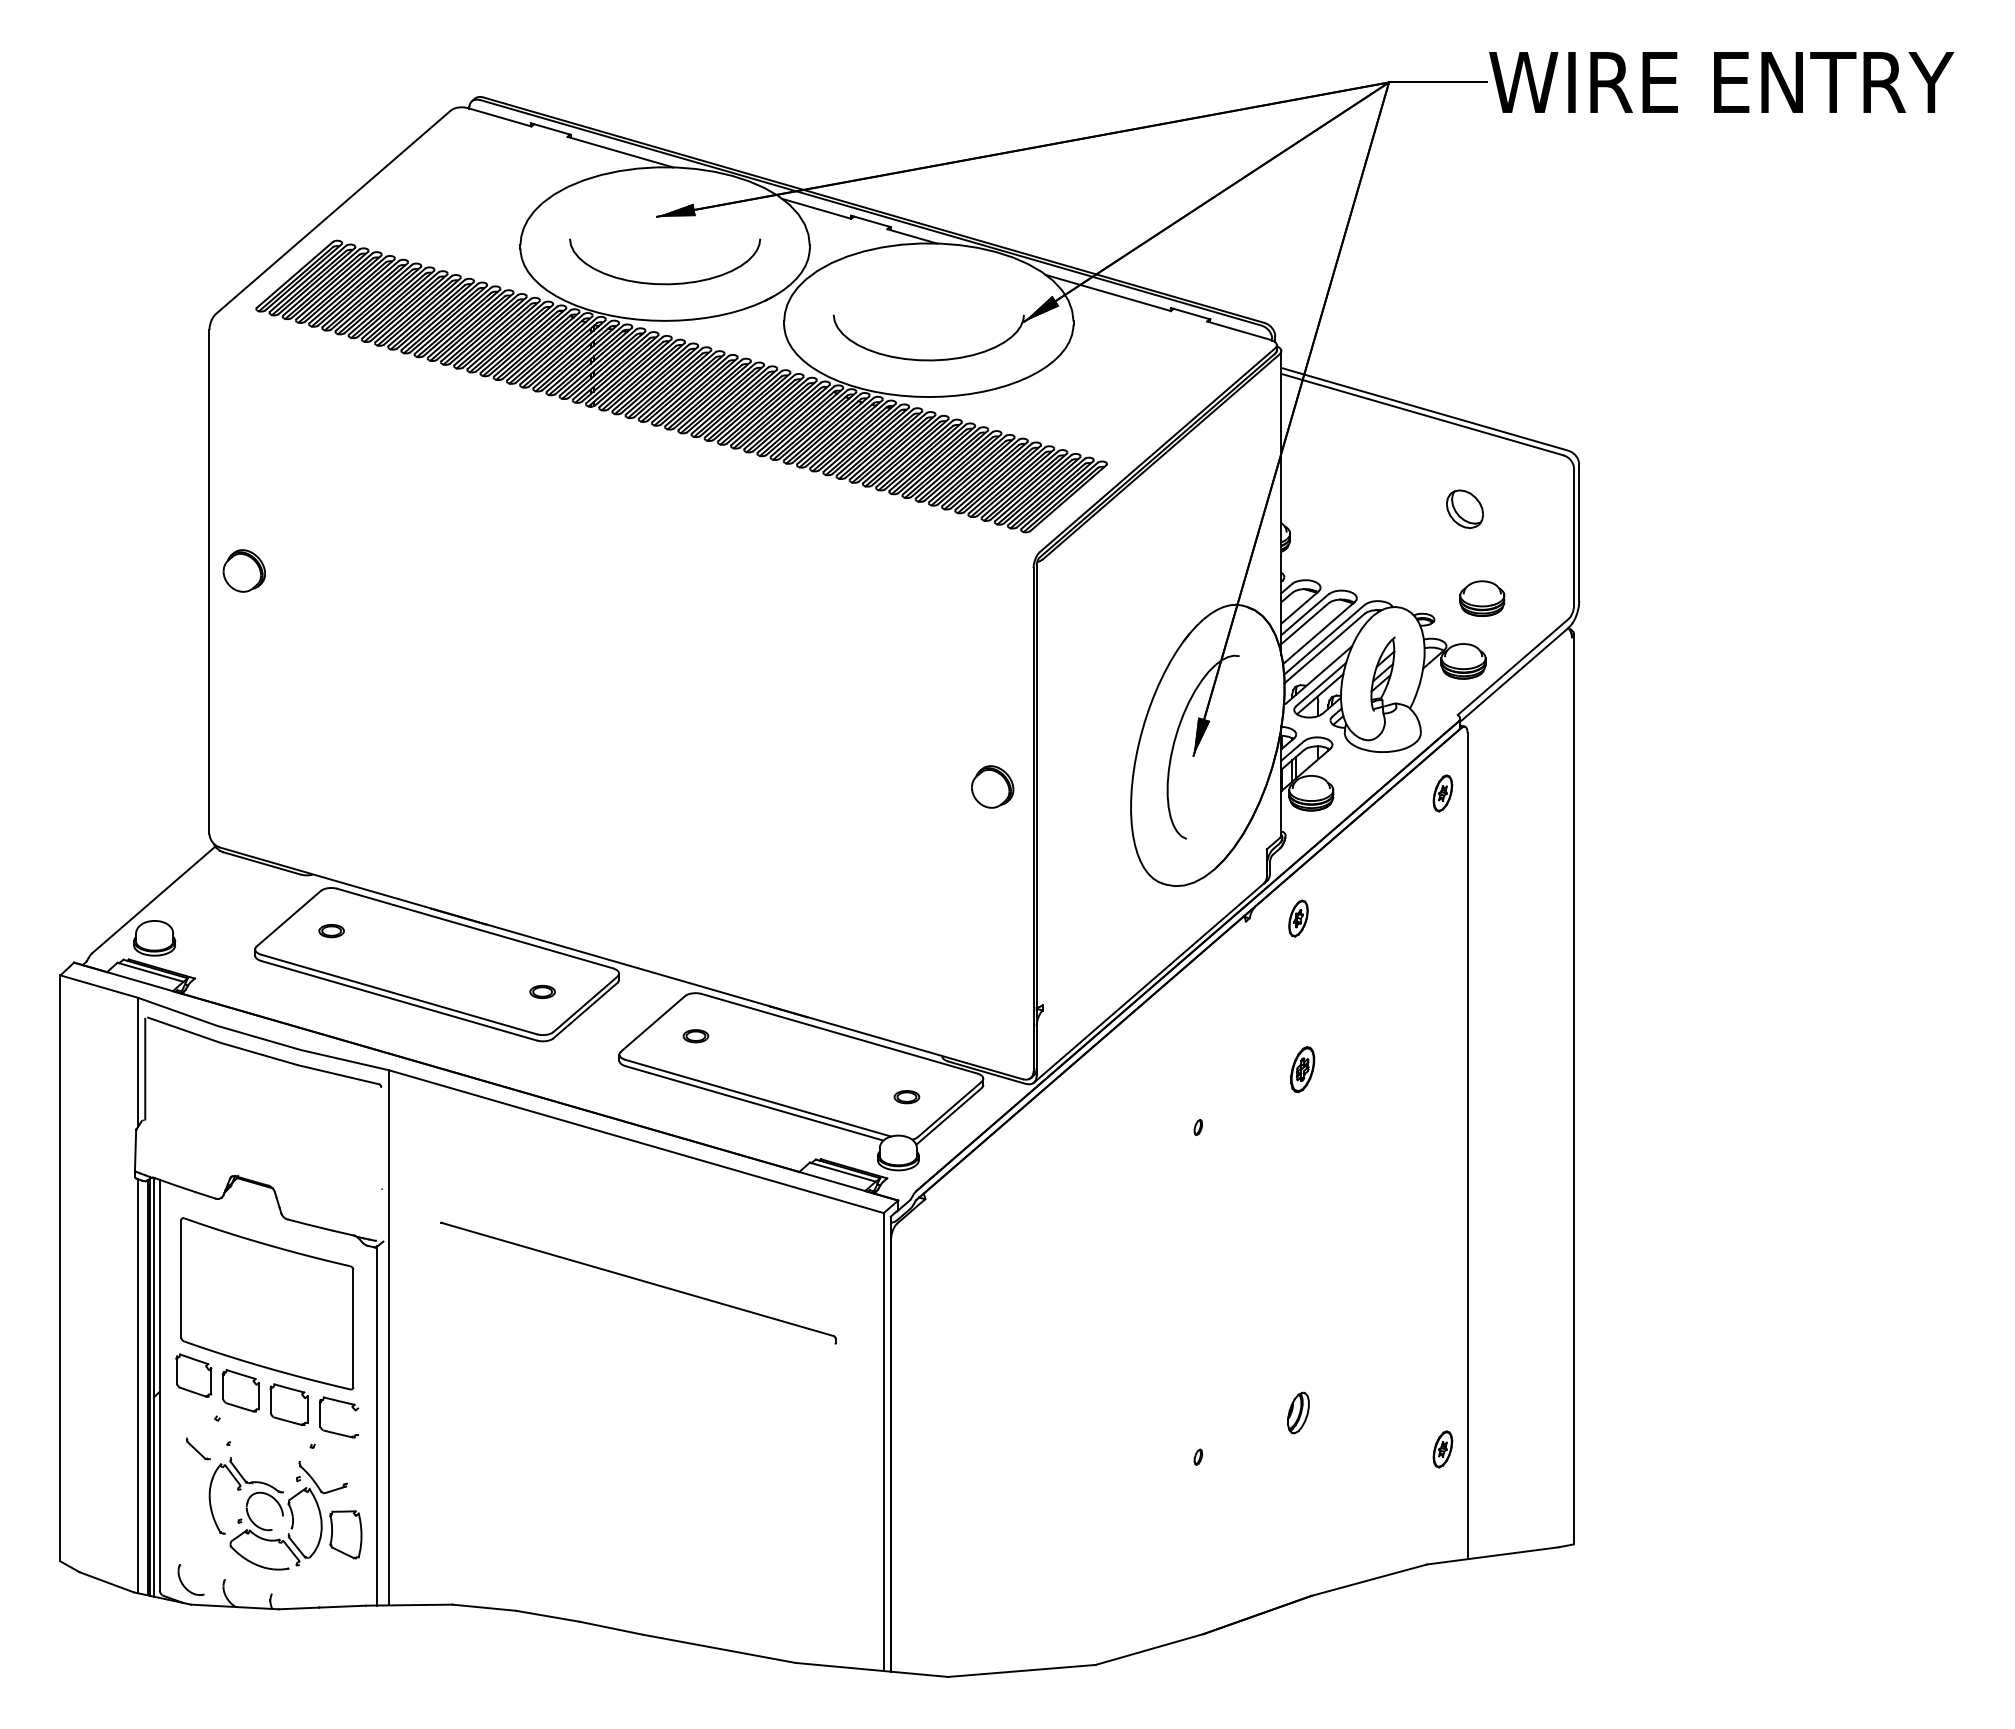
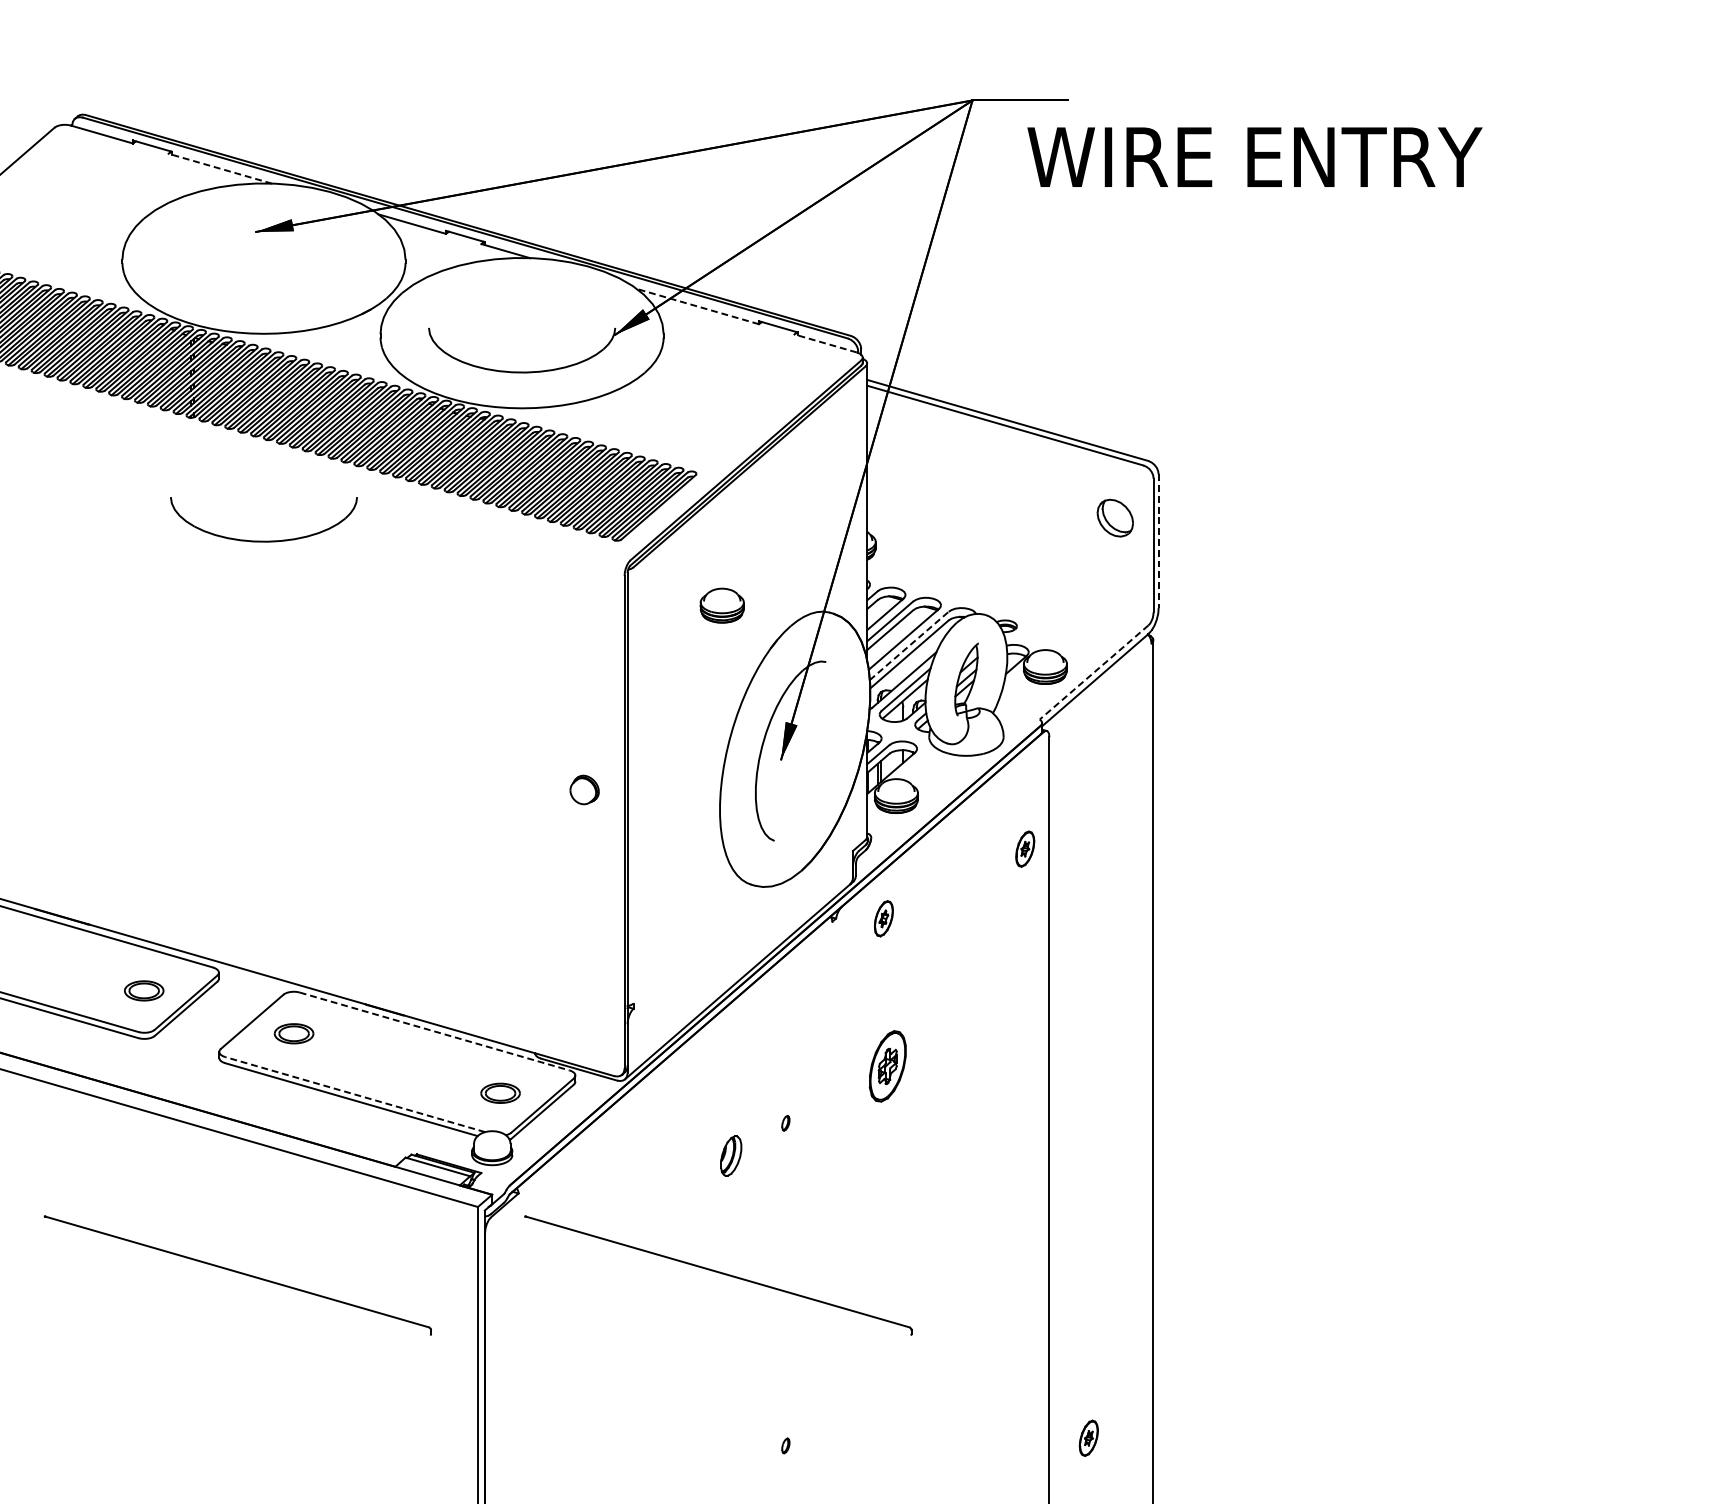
text: (1721, 82) -> (1254, 157), moved
line: (620, 152) -> (220, 169), solid -> dashed
part: (665, 283) -> (264, 540), moved
line: (1107, 292) -> (696, 306), solid -> dashed
line: (1238, 330) -> (825, 343), solid -> dashed
part: (1464, 508) -> (1114, 517), moved
line: (1579, 533) -> (1158, 541), solid -> dashed
part: (1482, 598) -> (722, 605), moved
line: (1324, 639) -> (909, 645), solid -> dashed
line: (1513, 666) -> (1094, 672), solid -> dashed
part: (992, 786) -> (584, 789), size x0.7
part: (1442, 793) -> (1024, 849), moved
part: (542, 991) -> (143, 990), size x1.6
line: (839, 1033) -> (434, 1031), solid -> dashed
part: (695, 1036) -> (293, 1034), size x1.6
part: (1302, 1069) -> (887, 1066), size x1.6
part: (906, 1097) -> (500, 1093), size x1.6
line: (757, 1098) -> (354, 1094), solid -> dashed
part: (1129, 1282) -> (718, 1274), added
part: (1298, 1412) -> (731, 1155), moved
part: (1442, 1449) -> (1088, 1438), moved

